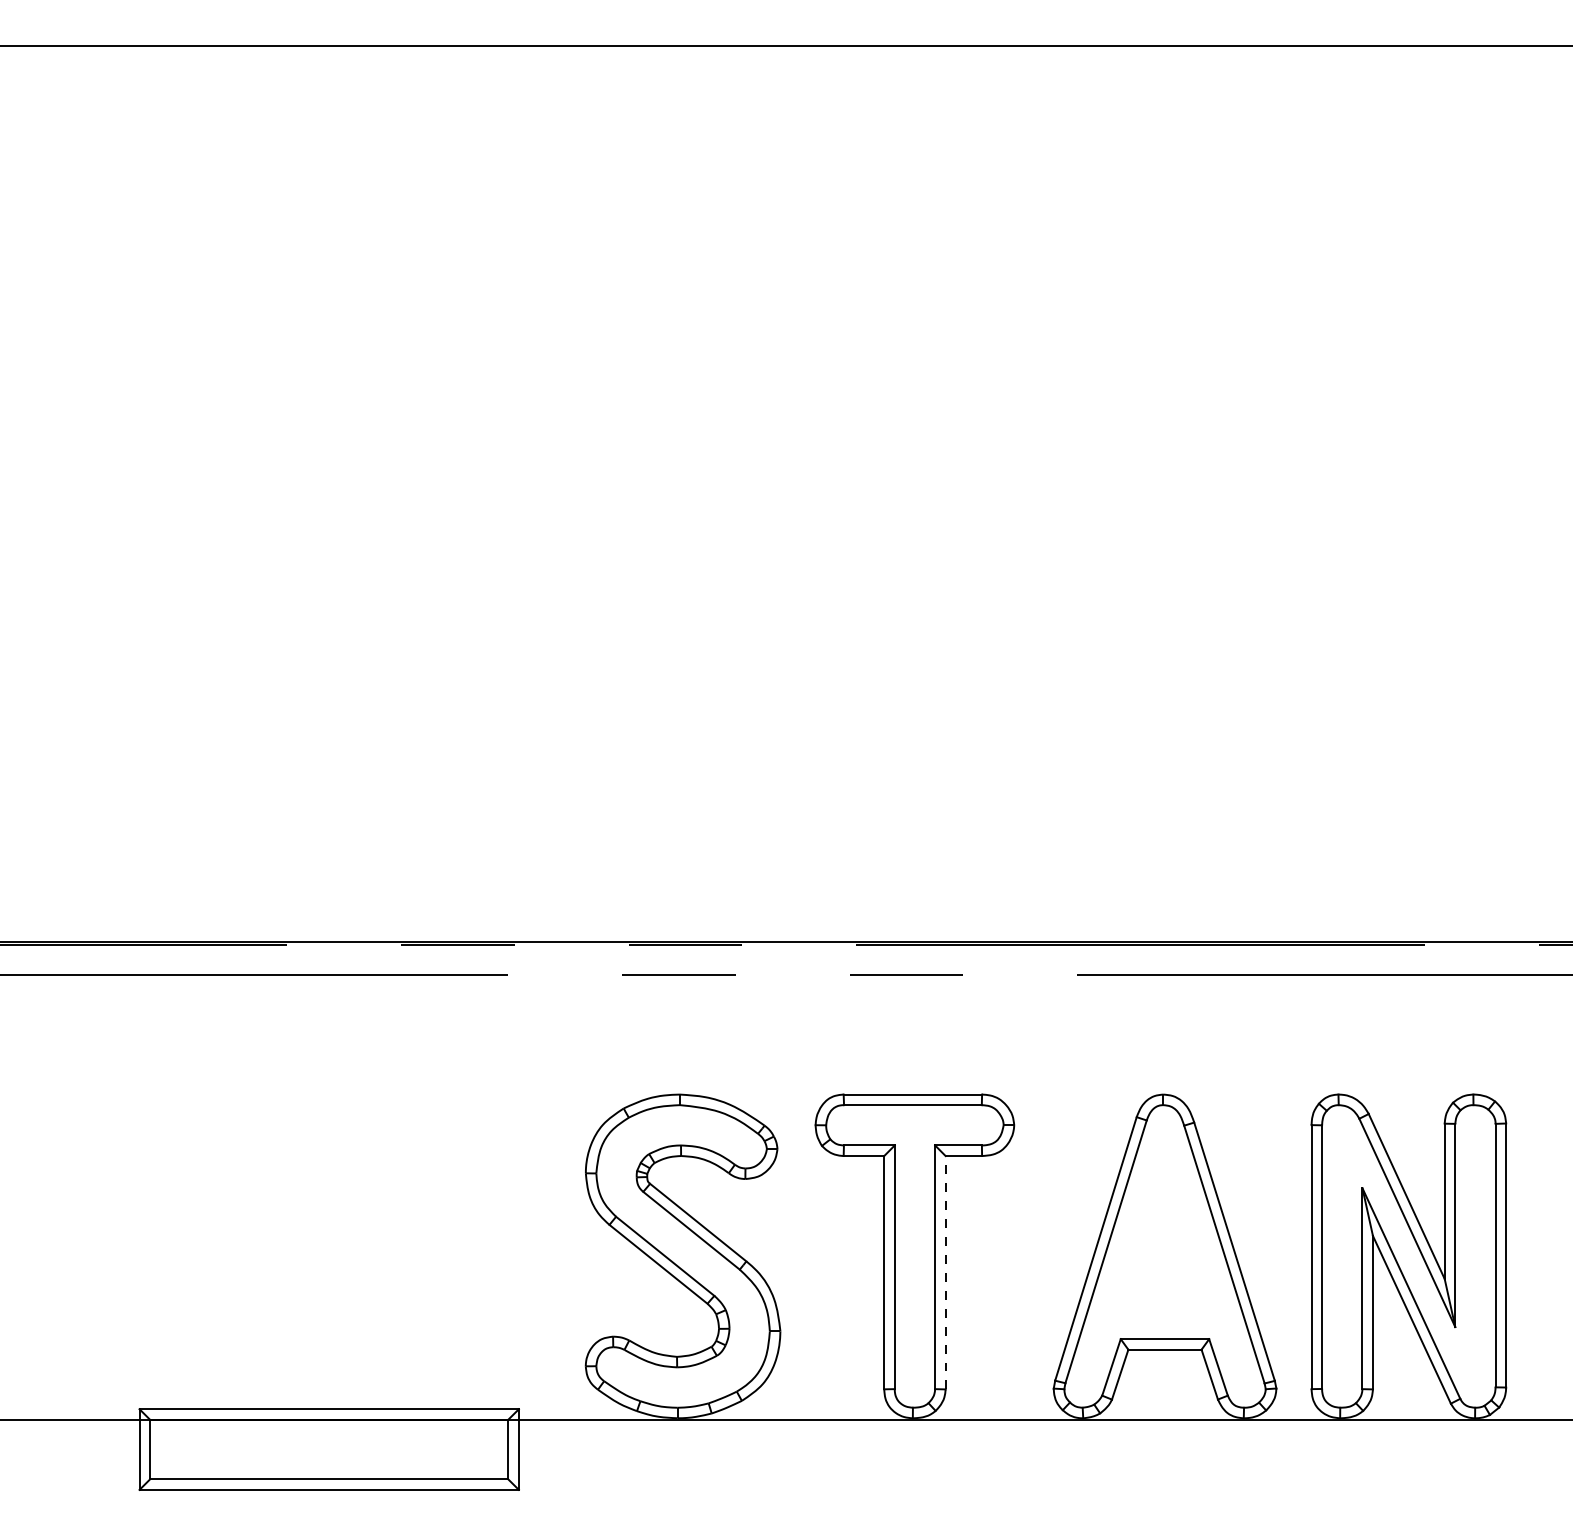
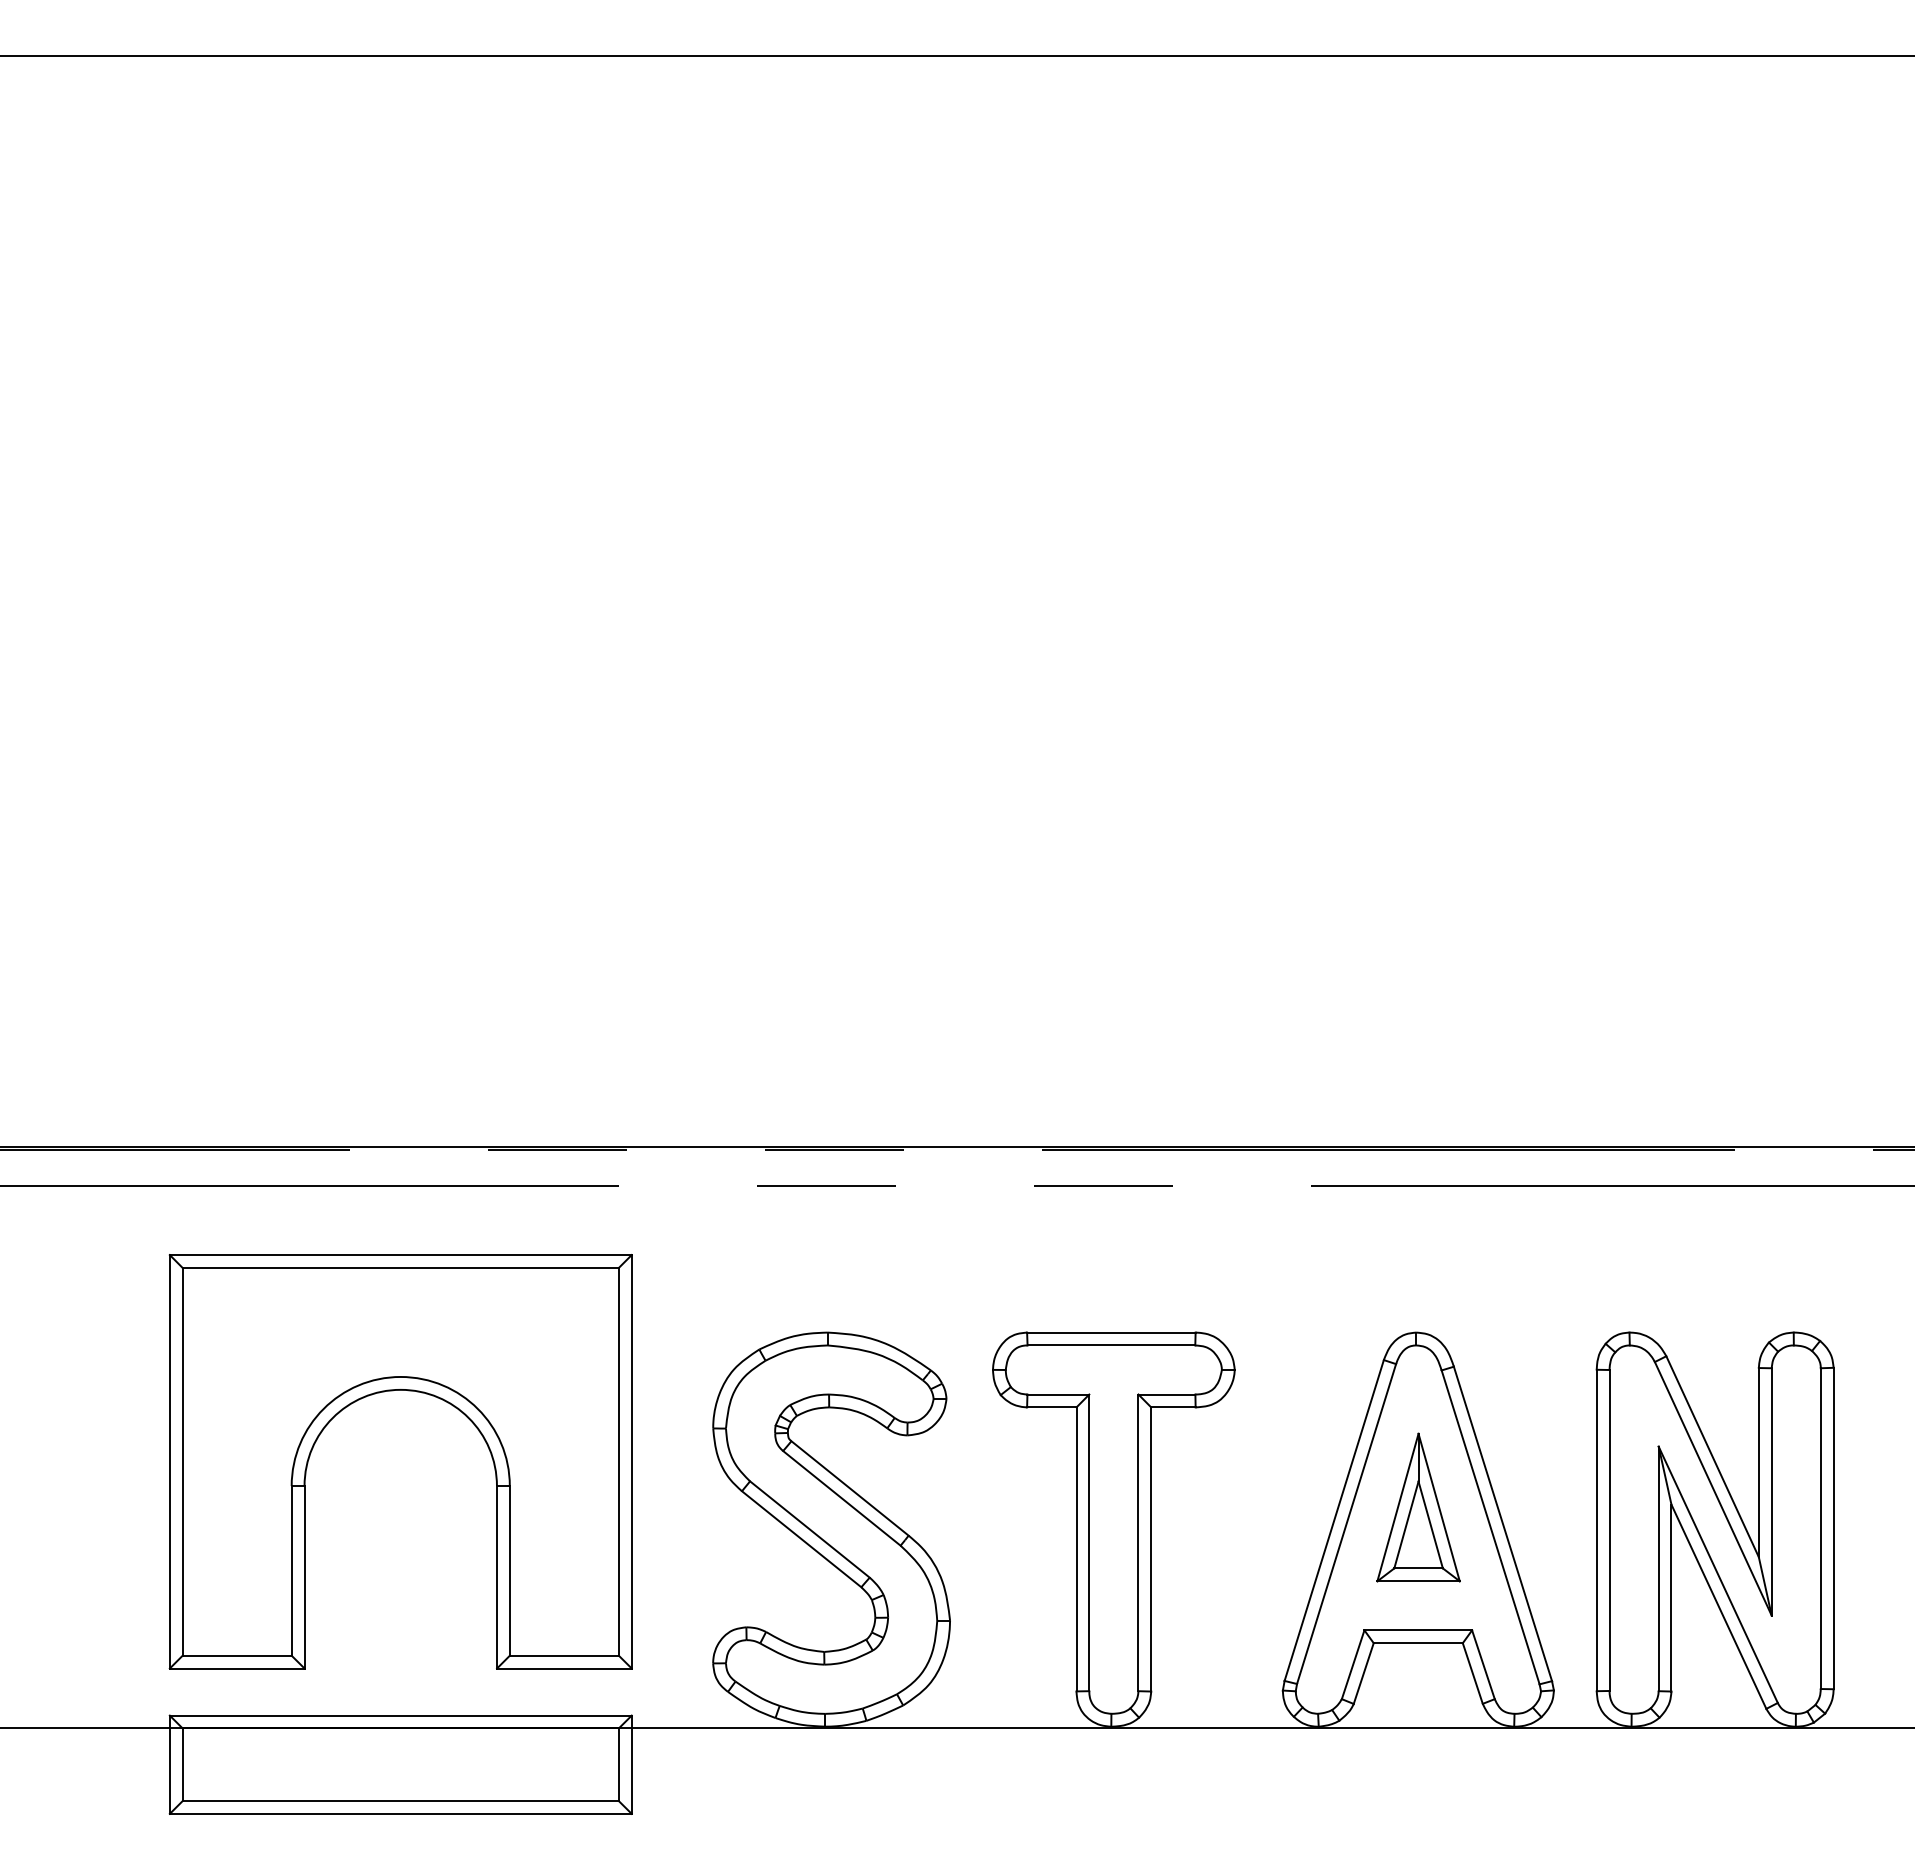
part: (323, 1142) -> (393, 1391), added
part: (1165, 1238) -> (1418, 1507), added
line: (945, 1271) -> (1151, 1548), dashed -> solid

